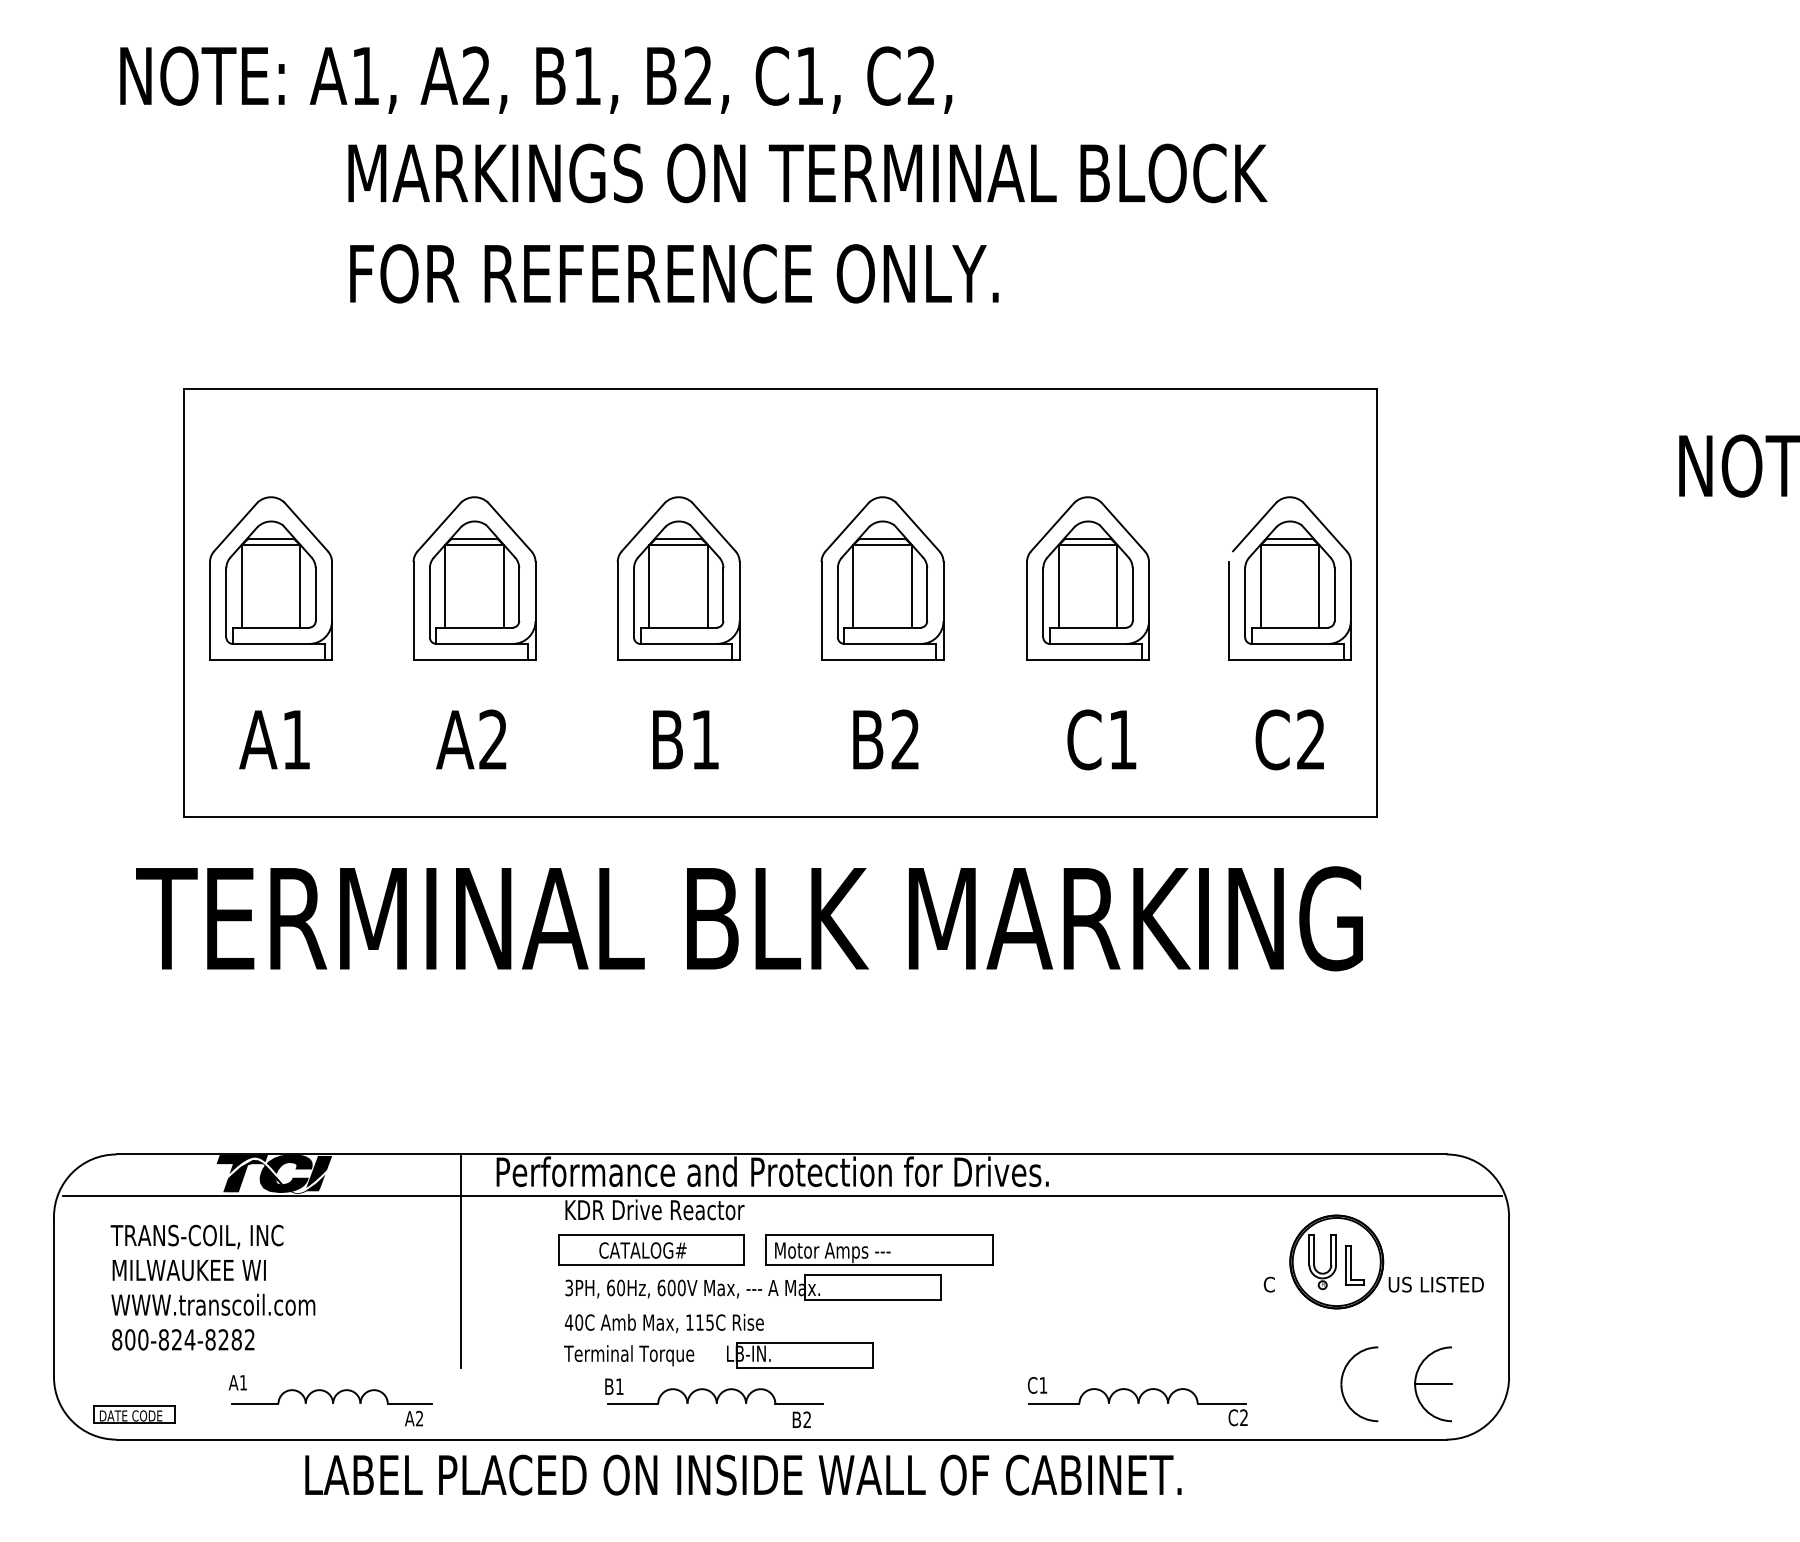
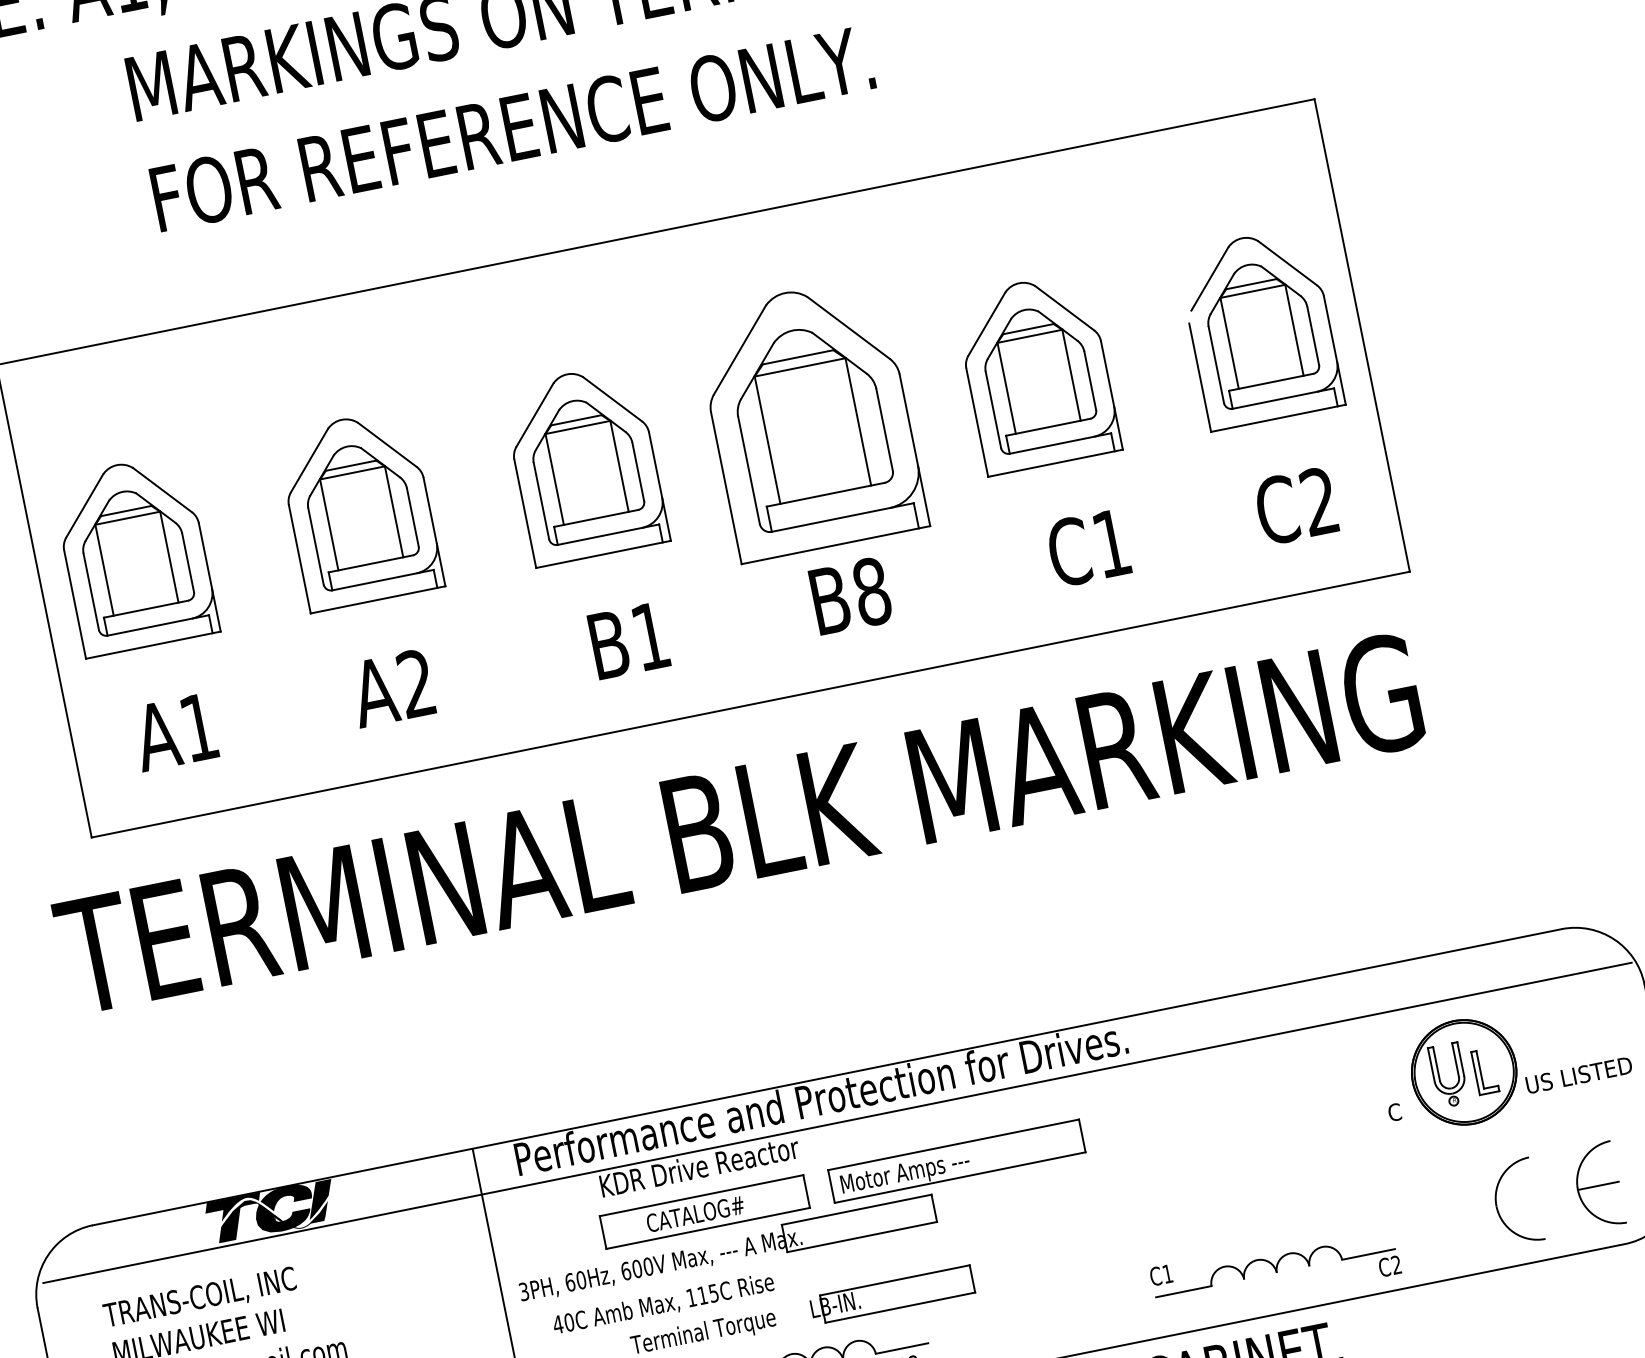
part: (882, 578) -> (810, 418), size x1.4
text: (905, 739) -> (871, 591), B2 -> B8
part: (753, 1287) -> (727, 1250), moved
text: (663, 1323) -> (662, 1304), moved

